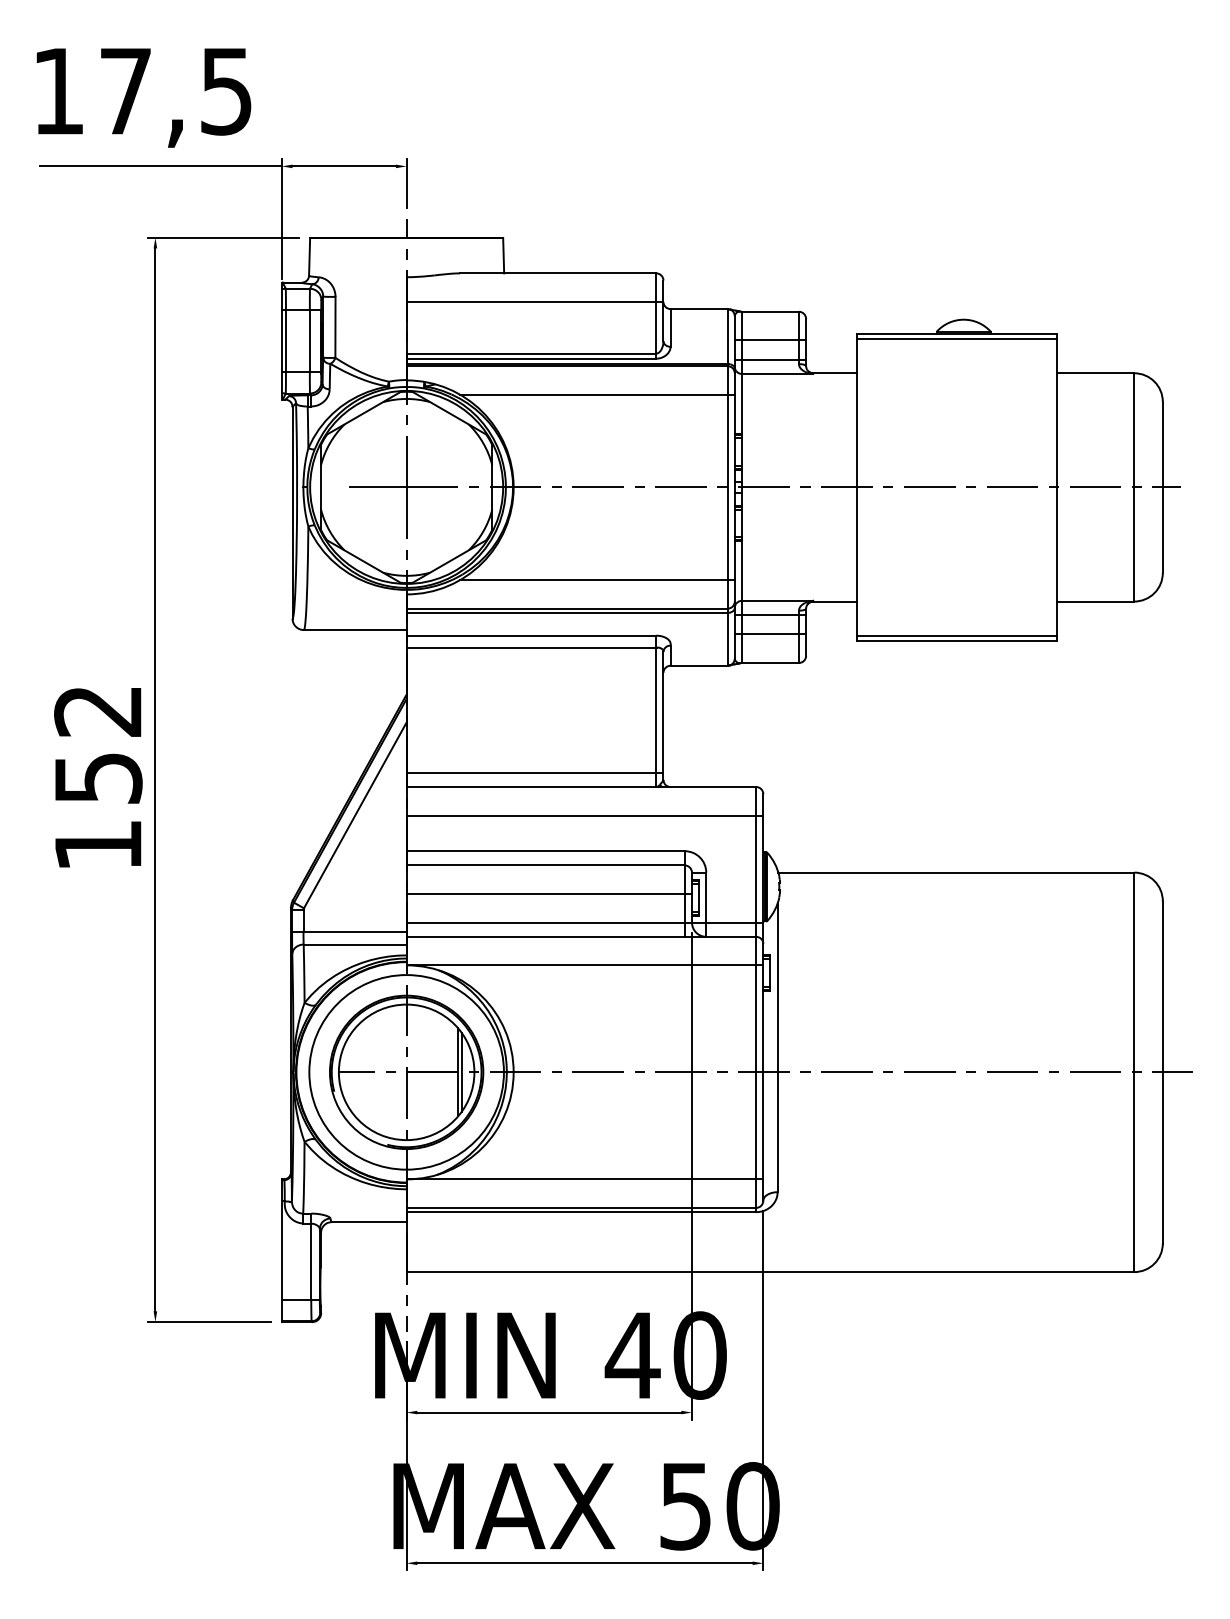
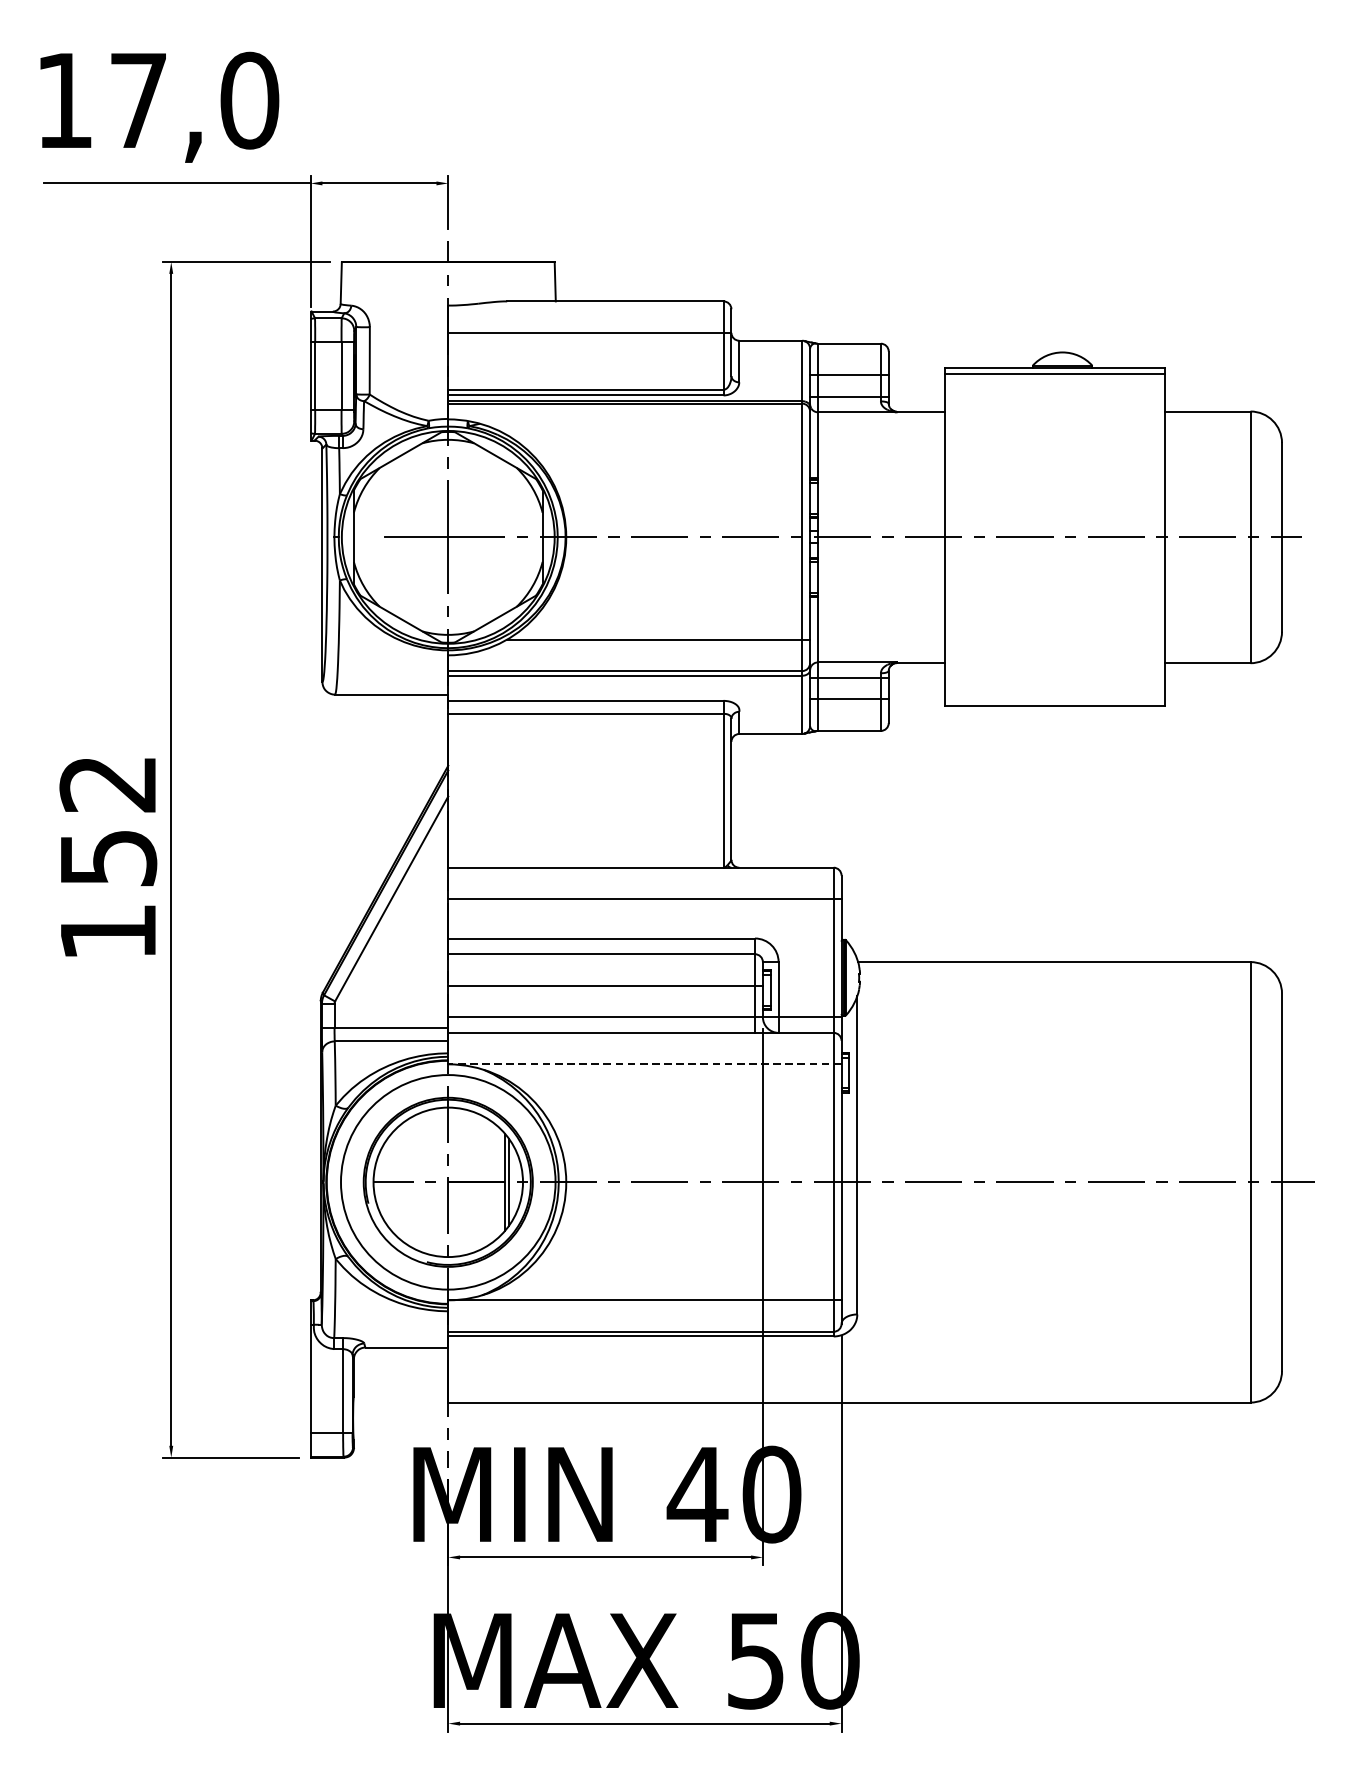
text: (226, 91) -> (249, 100), 17,5 -> 17,0
line: (597, 394) -> (658, 434), removed
line: (956, 635) -> (1054, 700), removed
line: (534, 772) -> (589, 851), removed
line: (584, 965) -> (644, 1064), solid -> dashed

